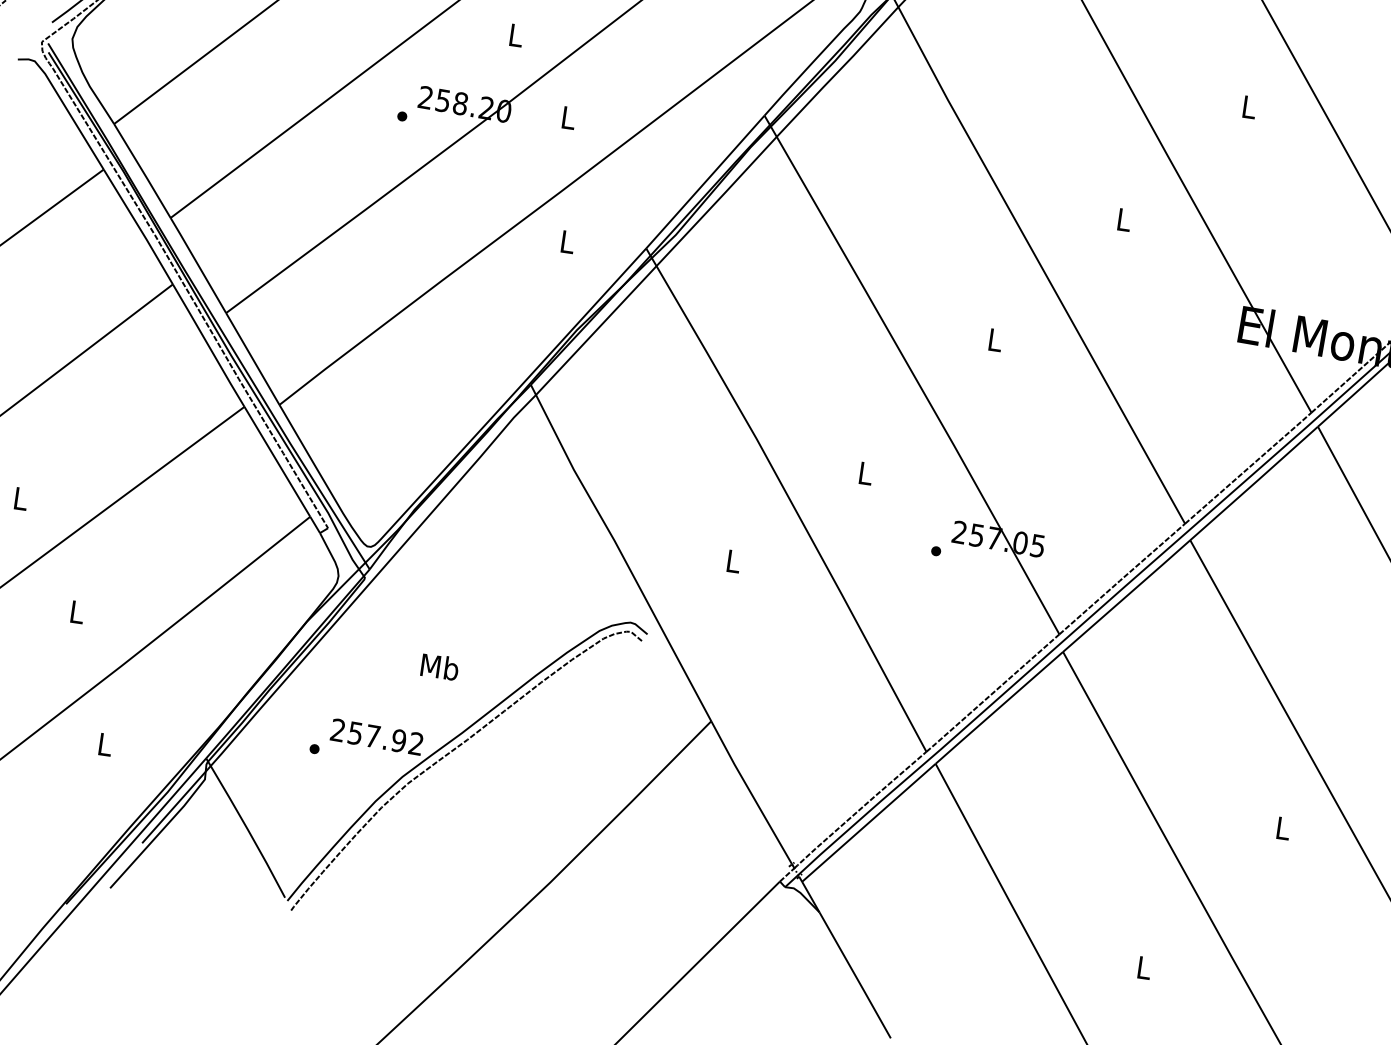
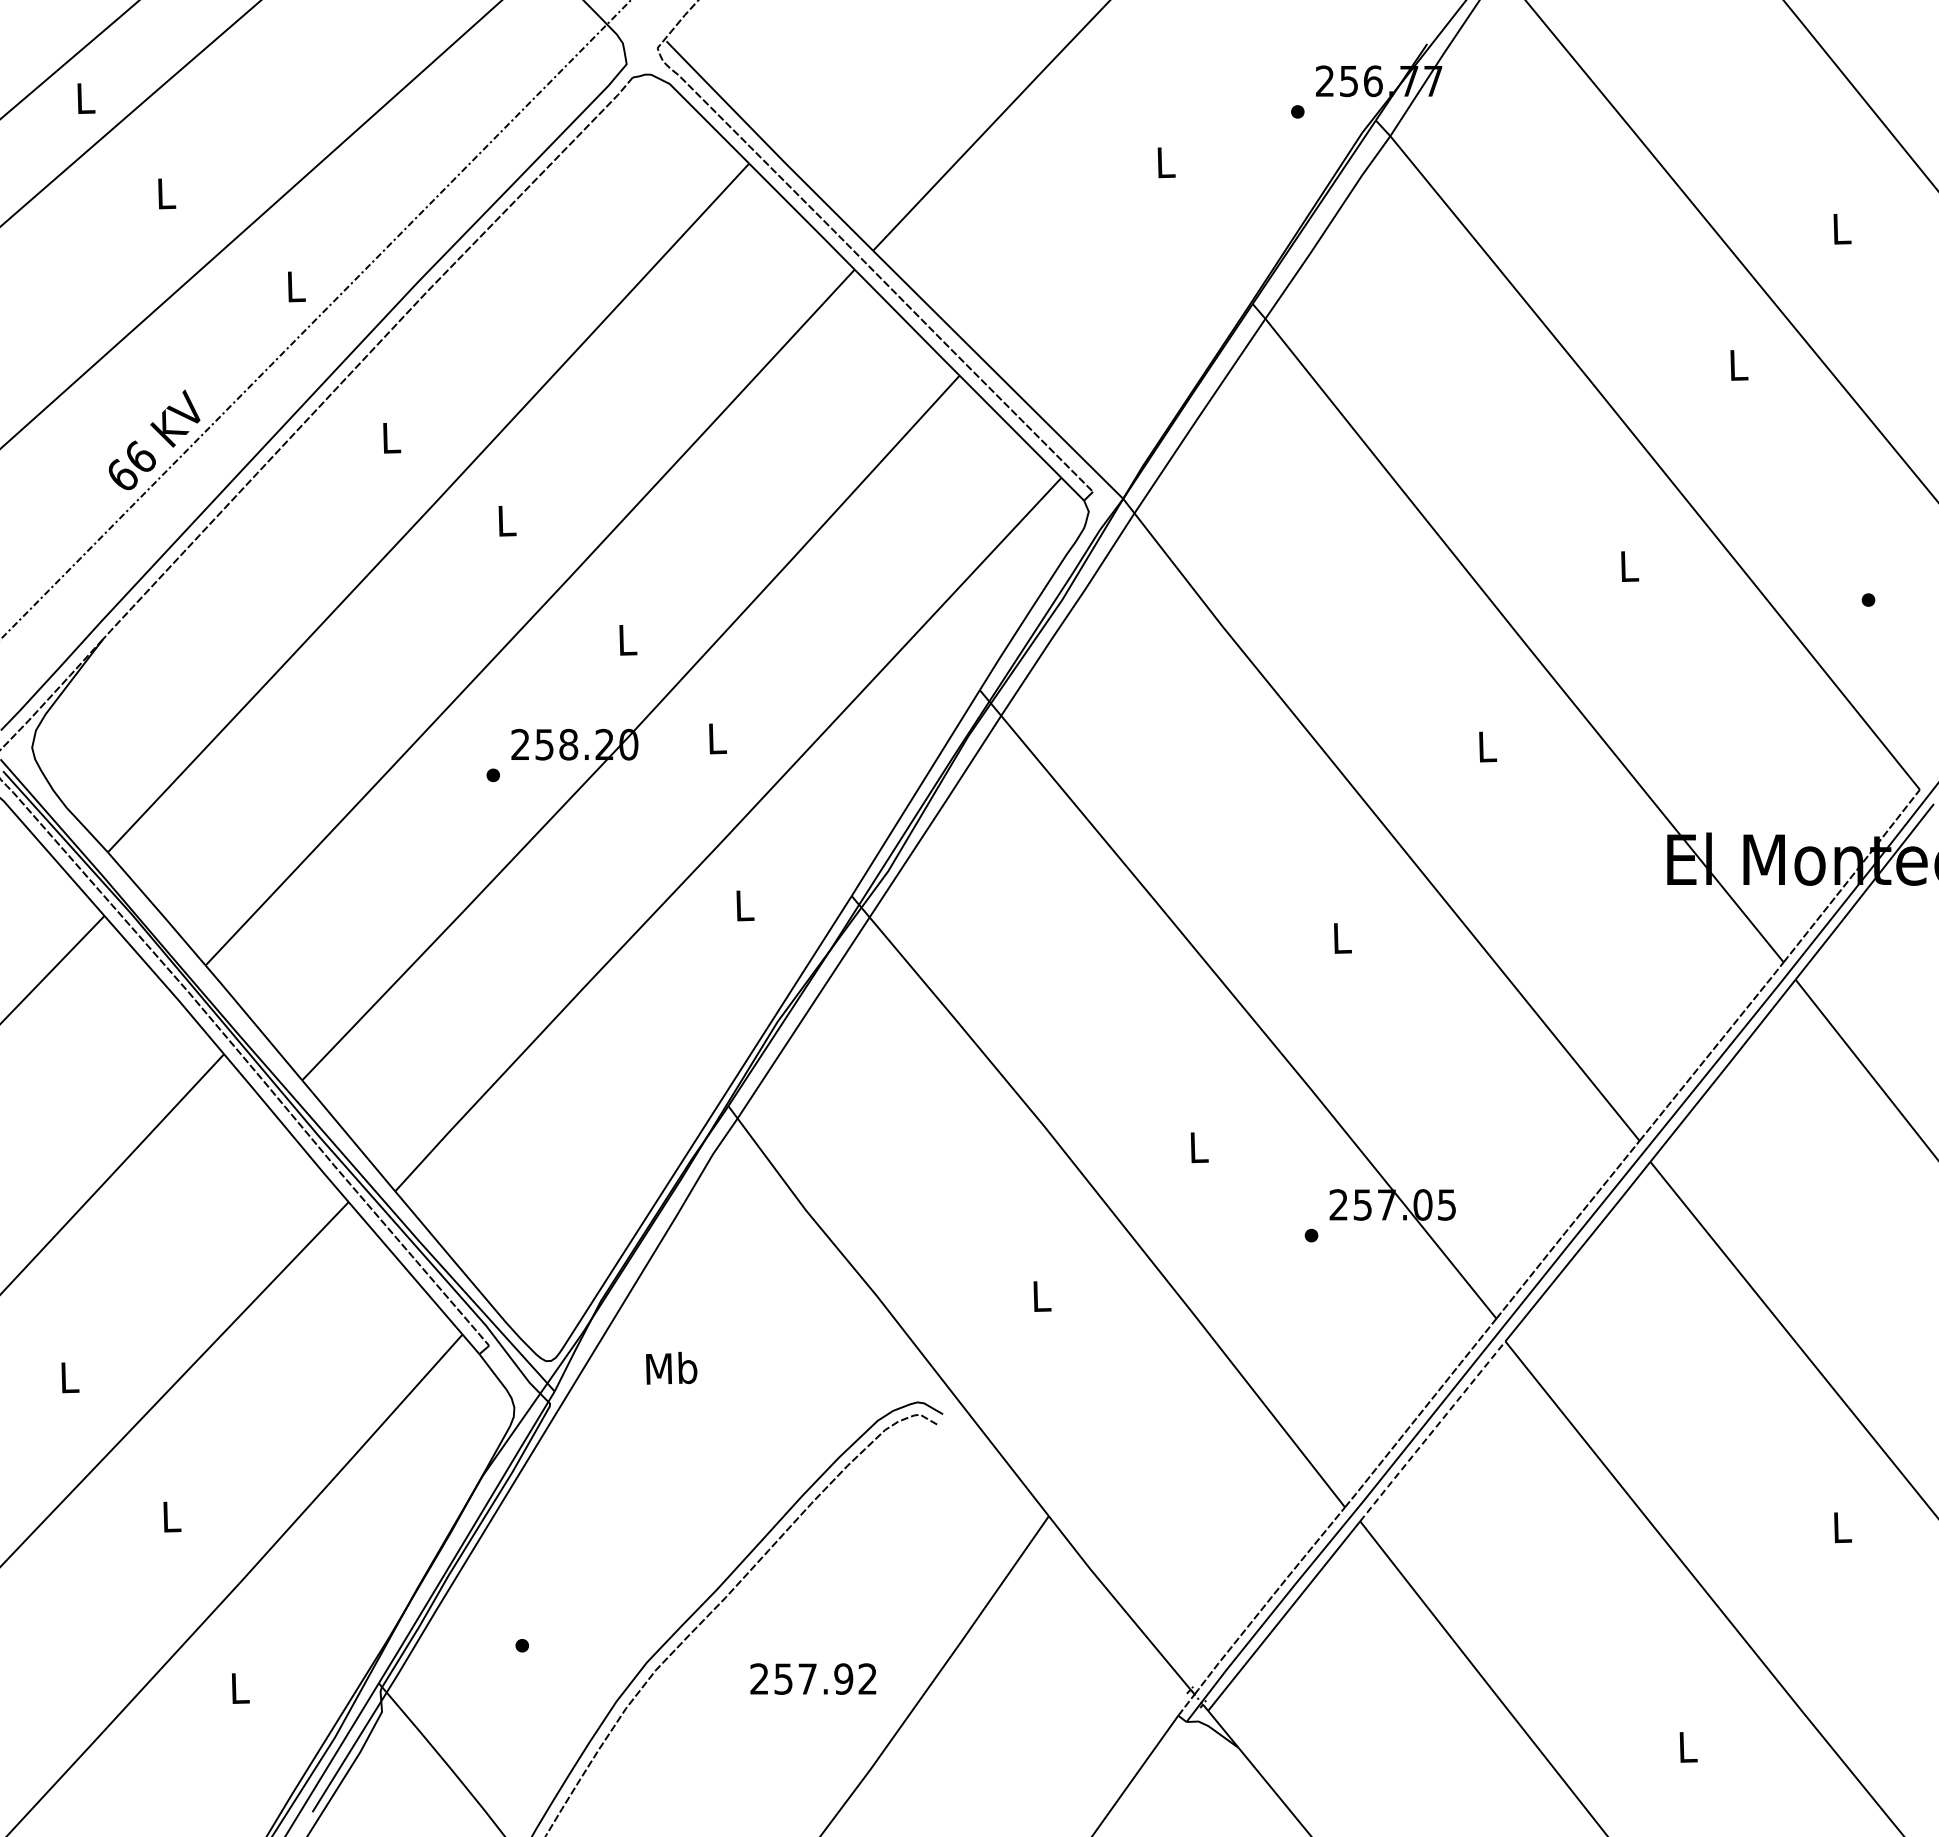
text: (439, 666) -> (671, 1367), moved
line: (999, 707) -> (1432, 1431), solid -> dashed
text: (377, 736) -> (813, 1678), moved

